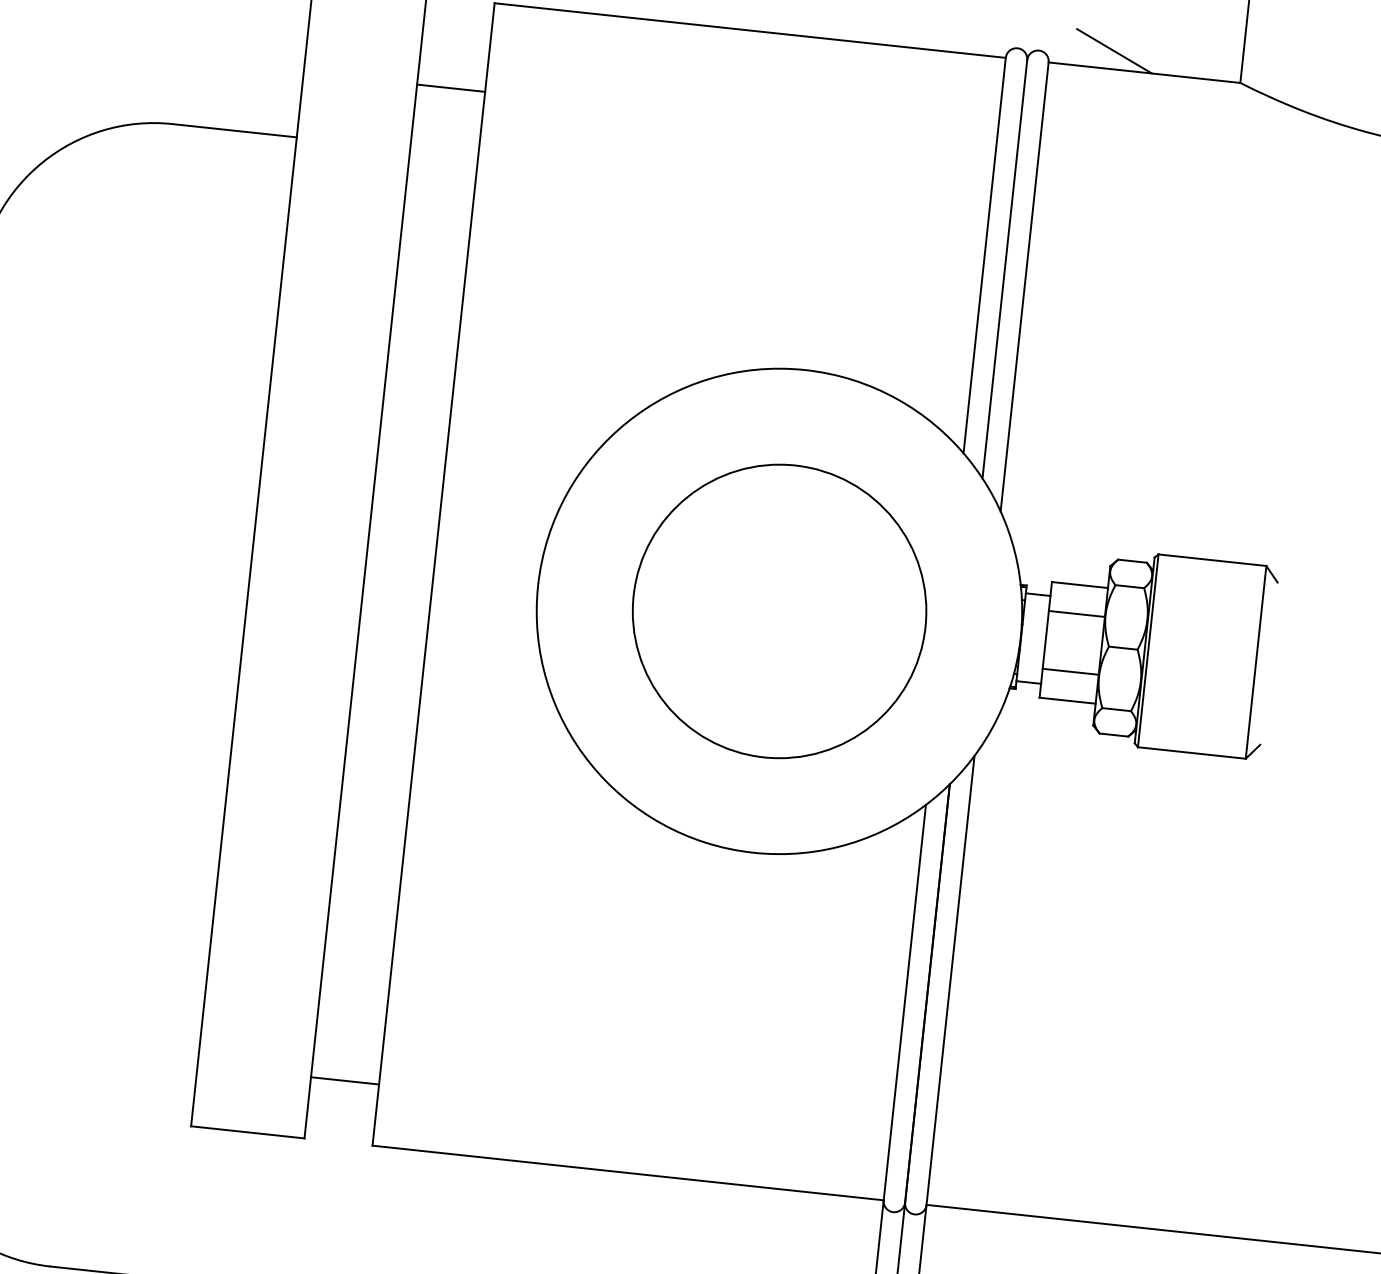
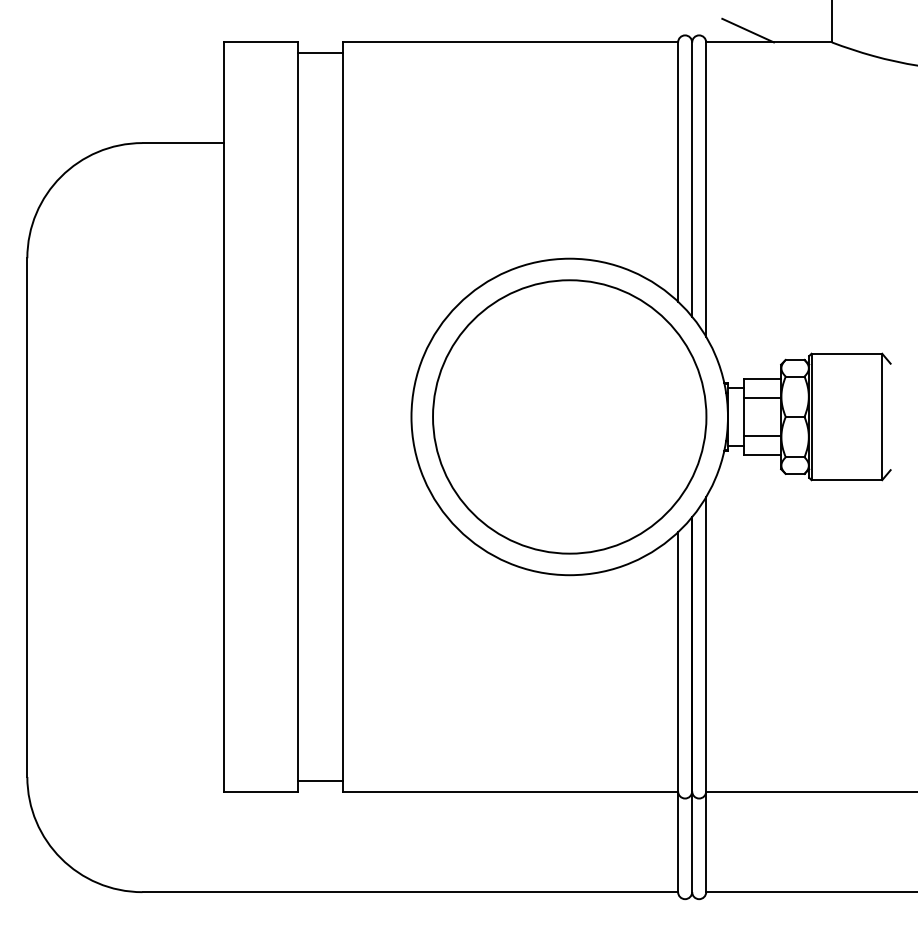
line: (450, 88) -> (320, 52), moved
circle: (779, 610) -> (569, 416), size x1.43
line: (344, 1081) -> (320, 781), moved

